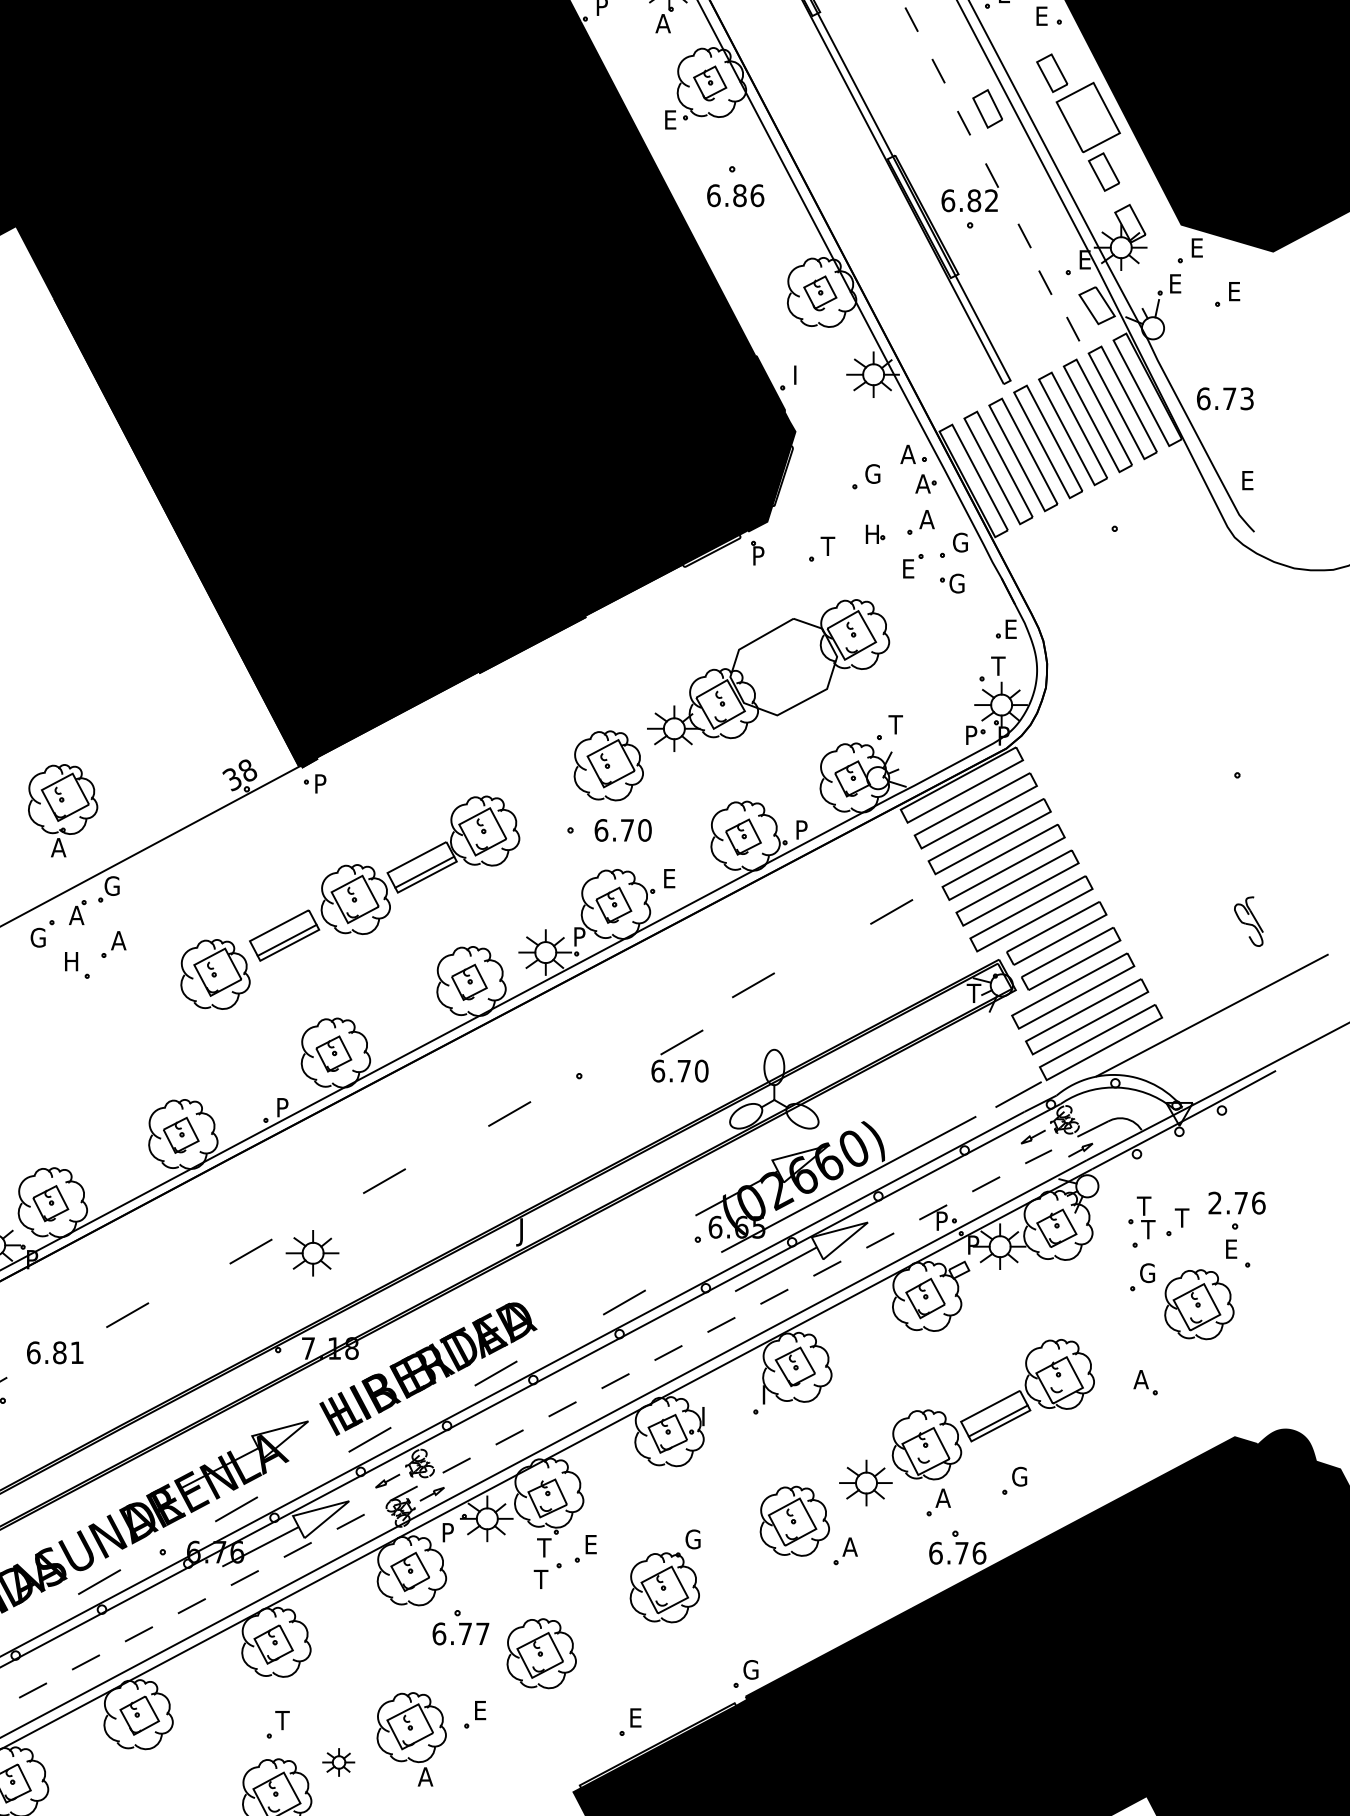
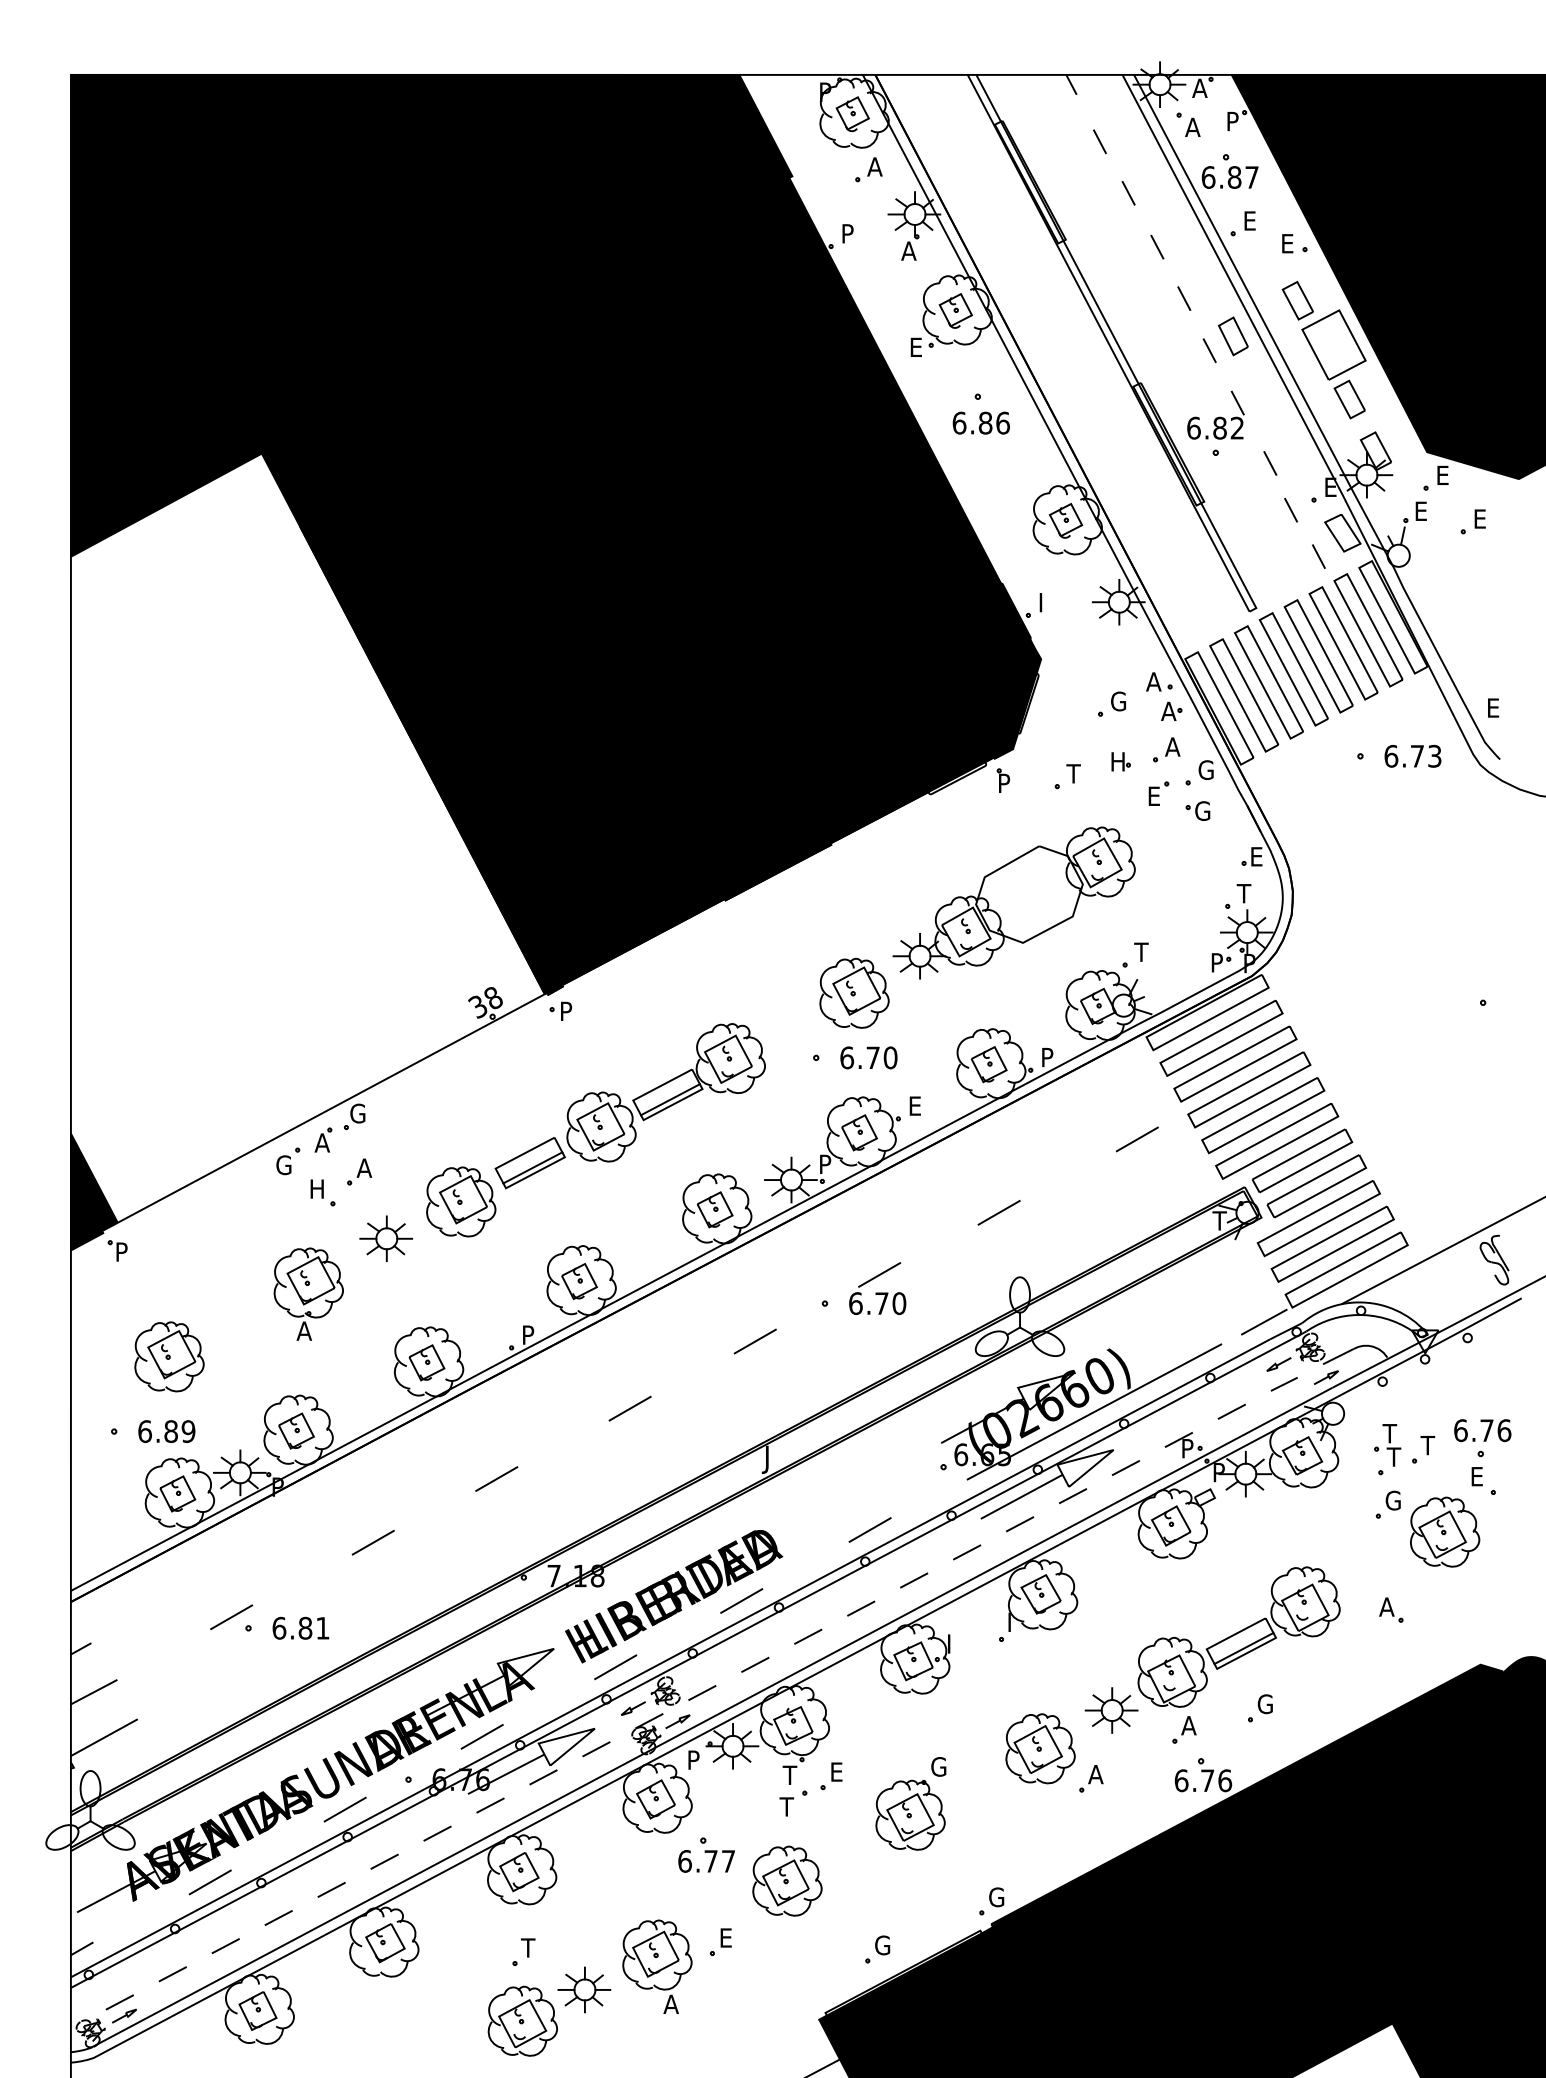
text: (1224, 398) -> (1412, 755), moved
part: (62, 810) -> (308, 1293), moved
part: (1248, 921) -> (1494, 1259), moved
part: (679, 1056) -> (877, 1288), moved
text: (1214, 1203) -> (1460, 1430), 2.76 -> 6.76
part: (311, 1253) -> (385, 1238), moved
text: (54, 1352) -> (300, 1627), moved
text: (636, 1718) -> (882, 1945), E -> G
part: (338, 1762) -> (584, 1989), size x1.67

